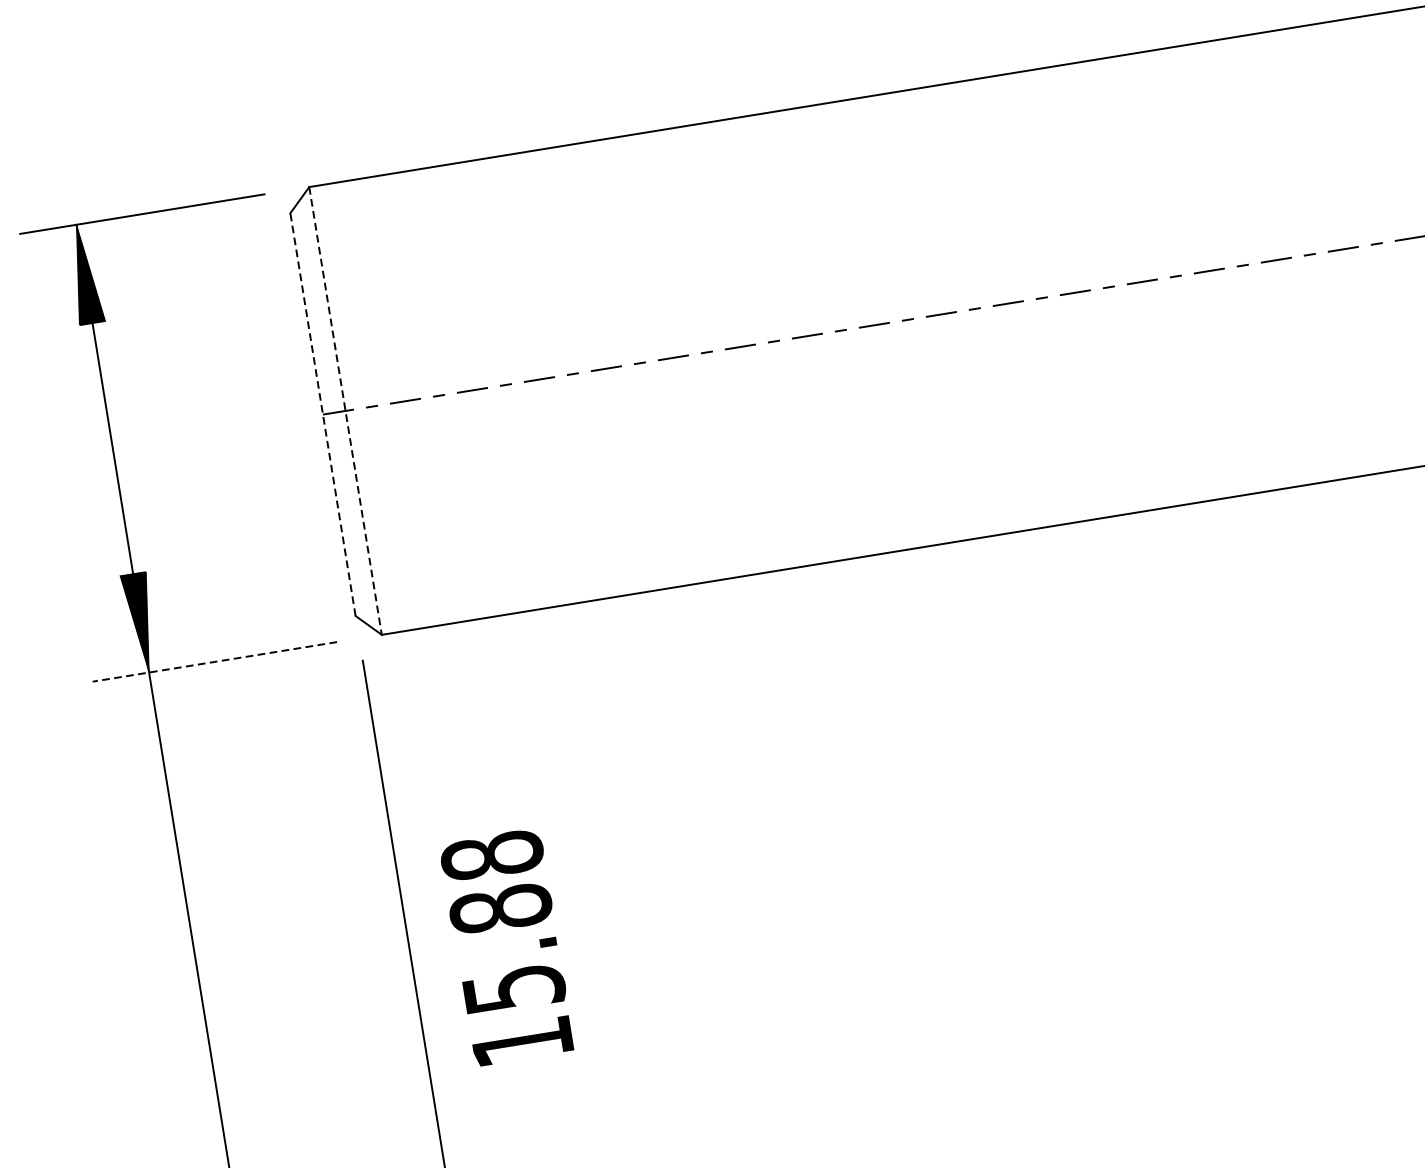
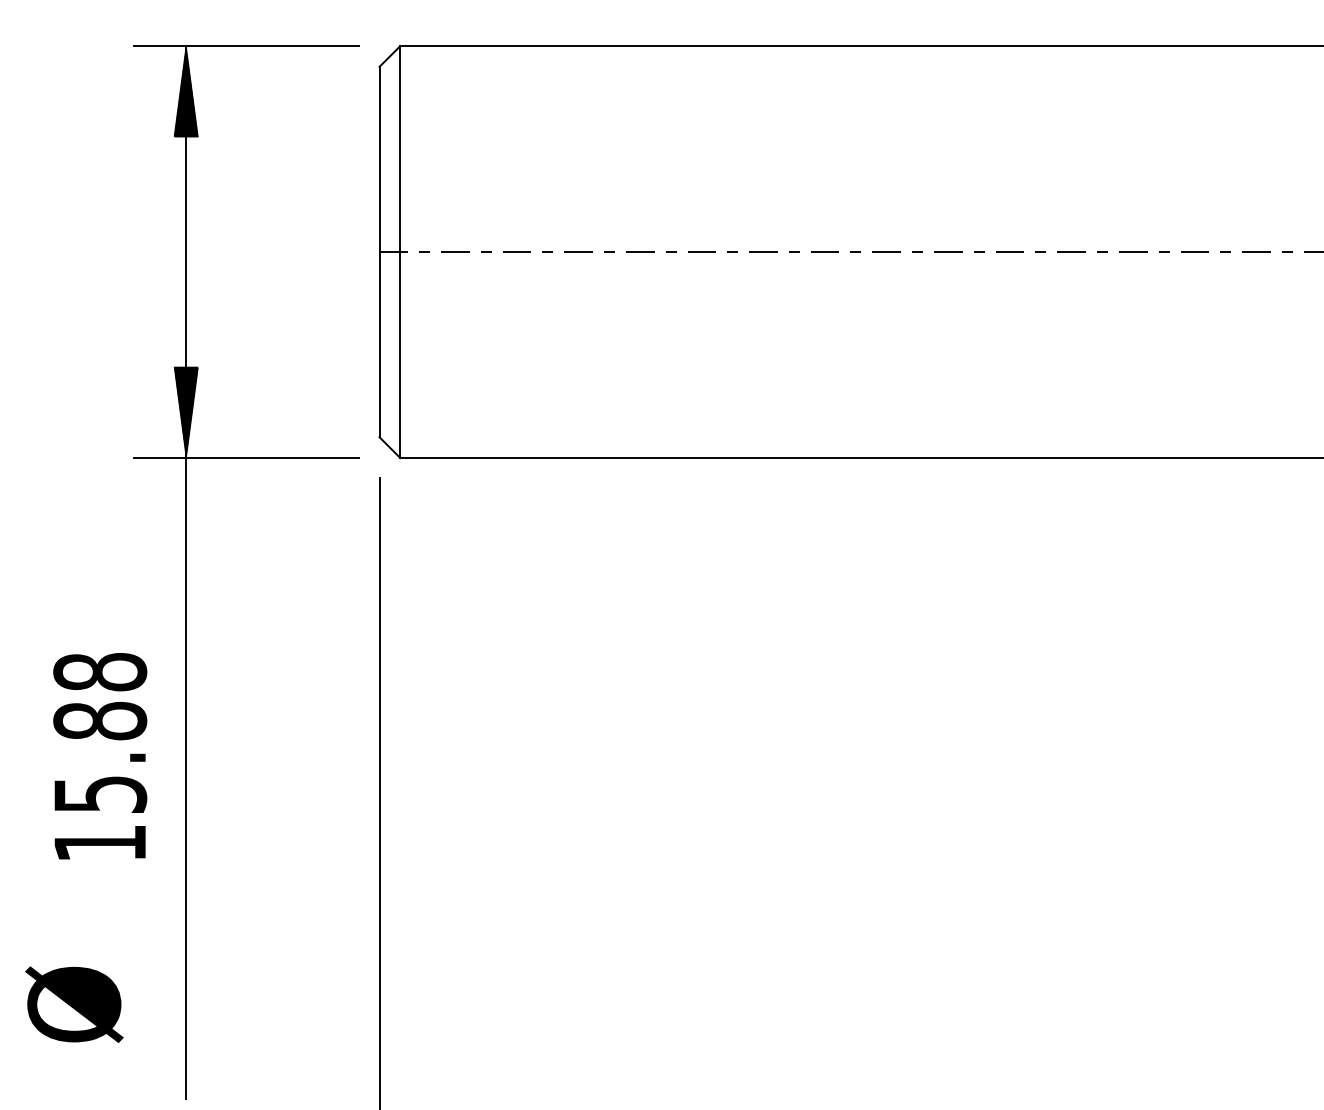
line: (345, 411) -> (400, 252), dashed -> solid
line: (322, 414) -> (379, 251), dashed -> solid
line: (214, 662) -> (246, 458), dashed -> solid
text: (507, 947) -> (100, 756), moved

